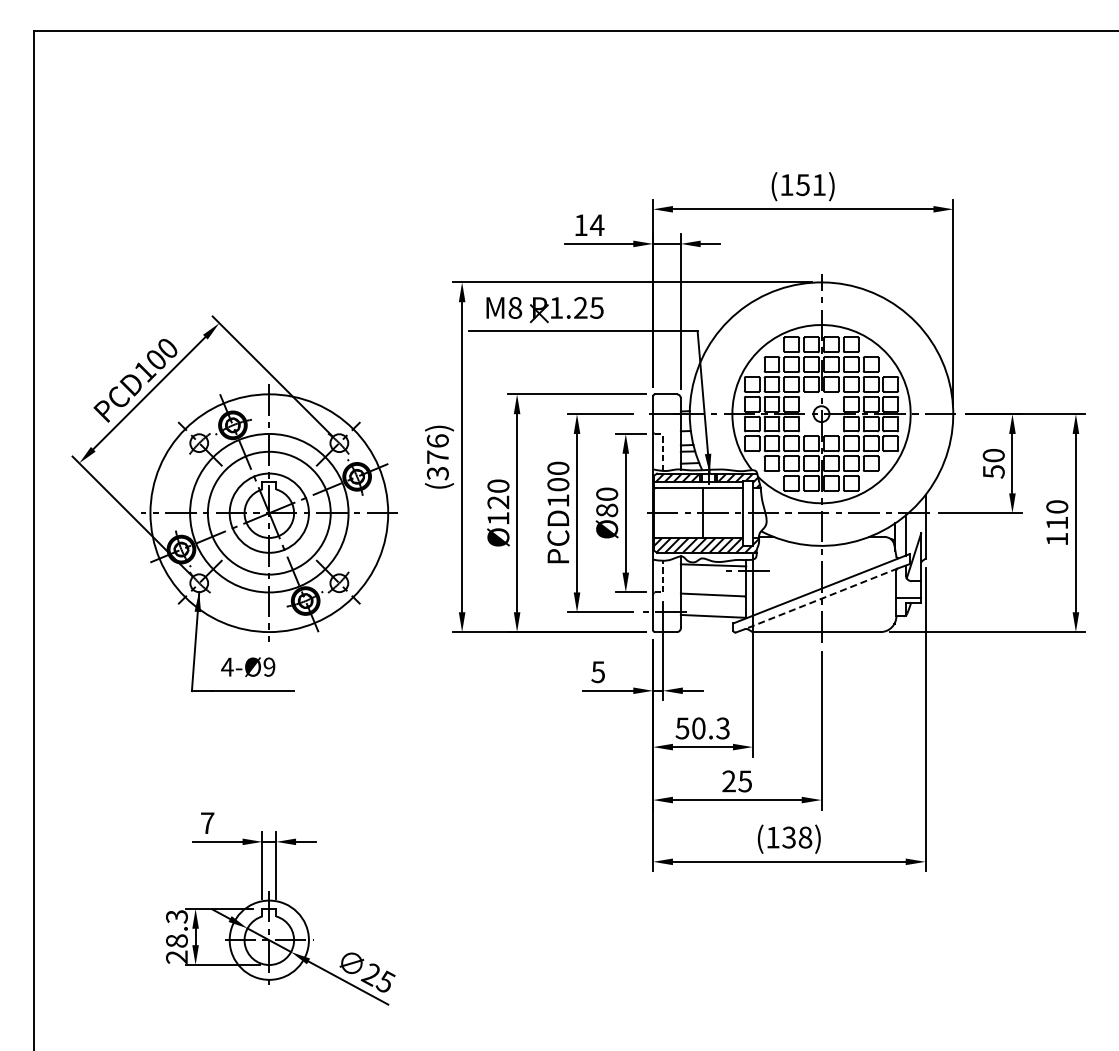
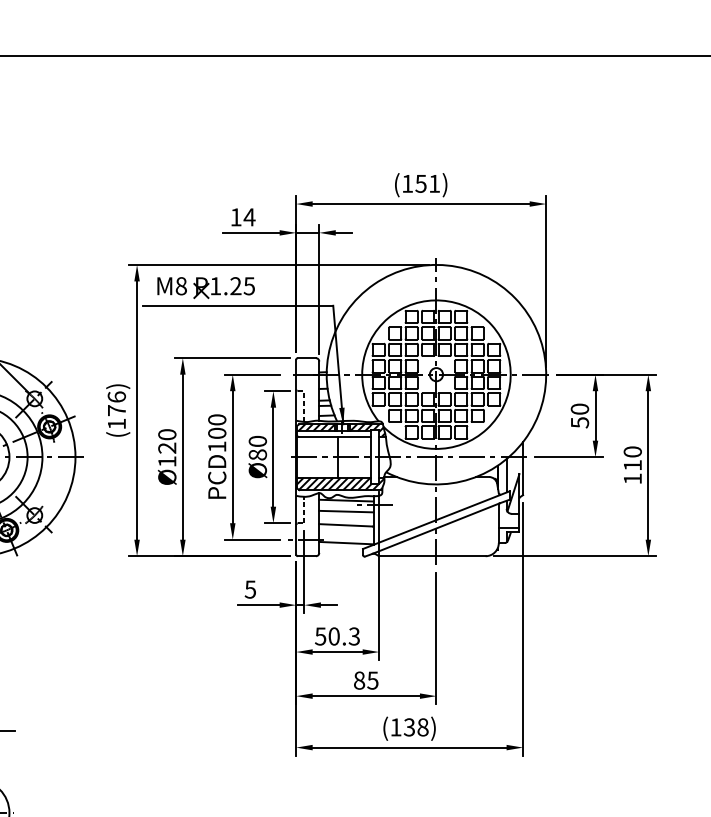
text: (437, 473) -> (116, 424), (376) -> (176)
line: (713, 578) -> (346, 511), added
line: (820, 599) -> (435, 529), dashed -> solid
text: (728, 781) -> (358, 680), 25 -> 85

